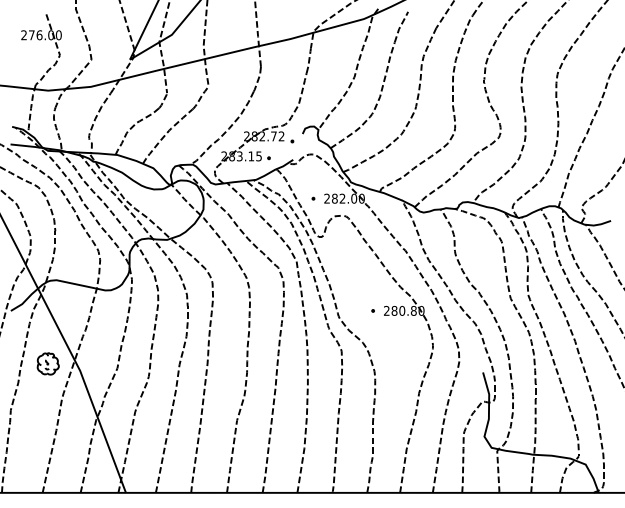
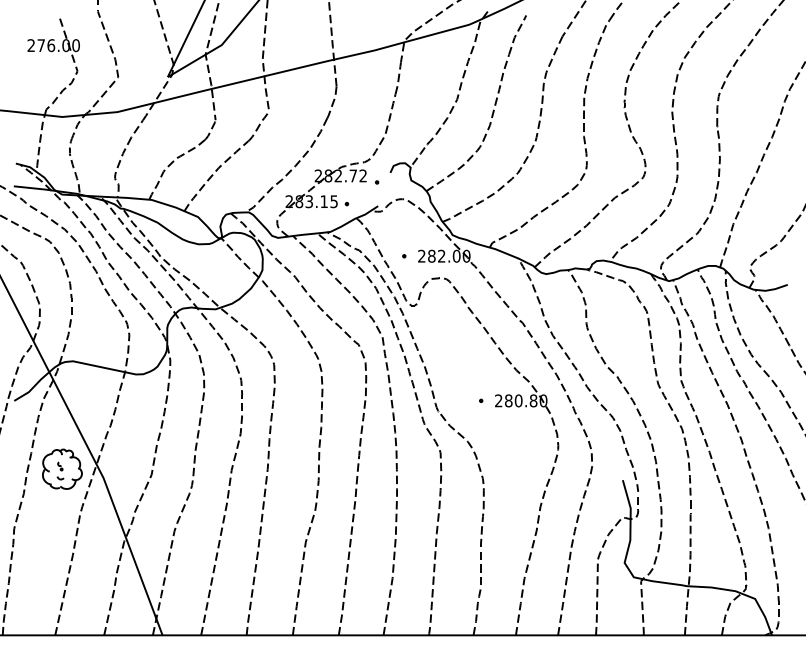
part: (48, 363) -> (62, 468), size x1.43

